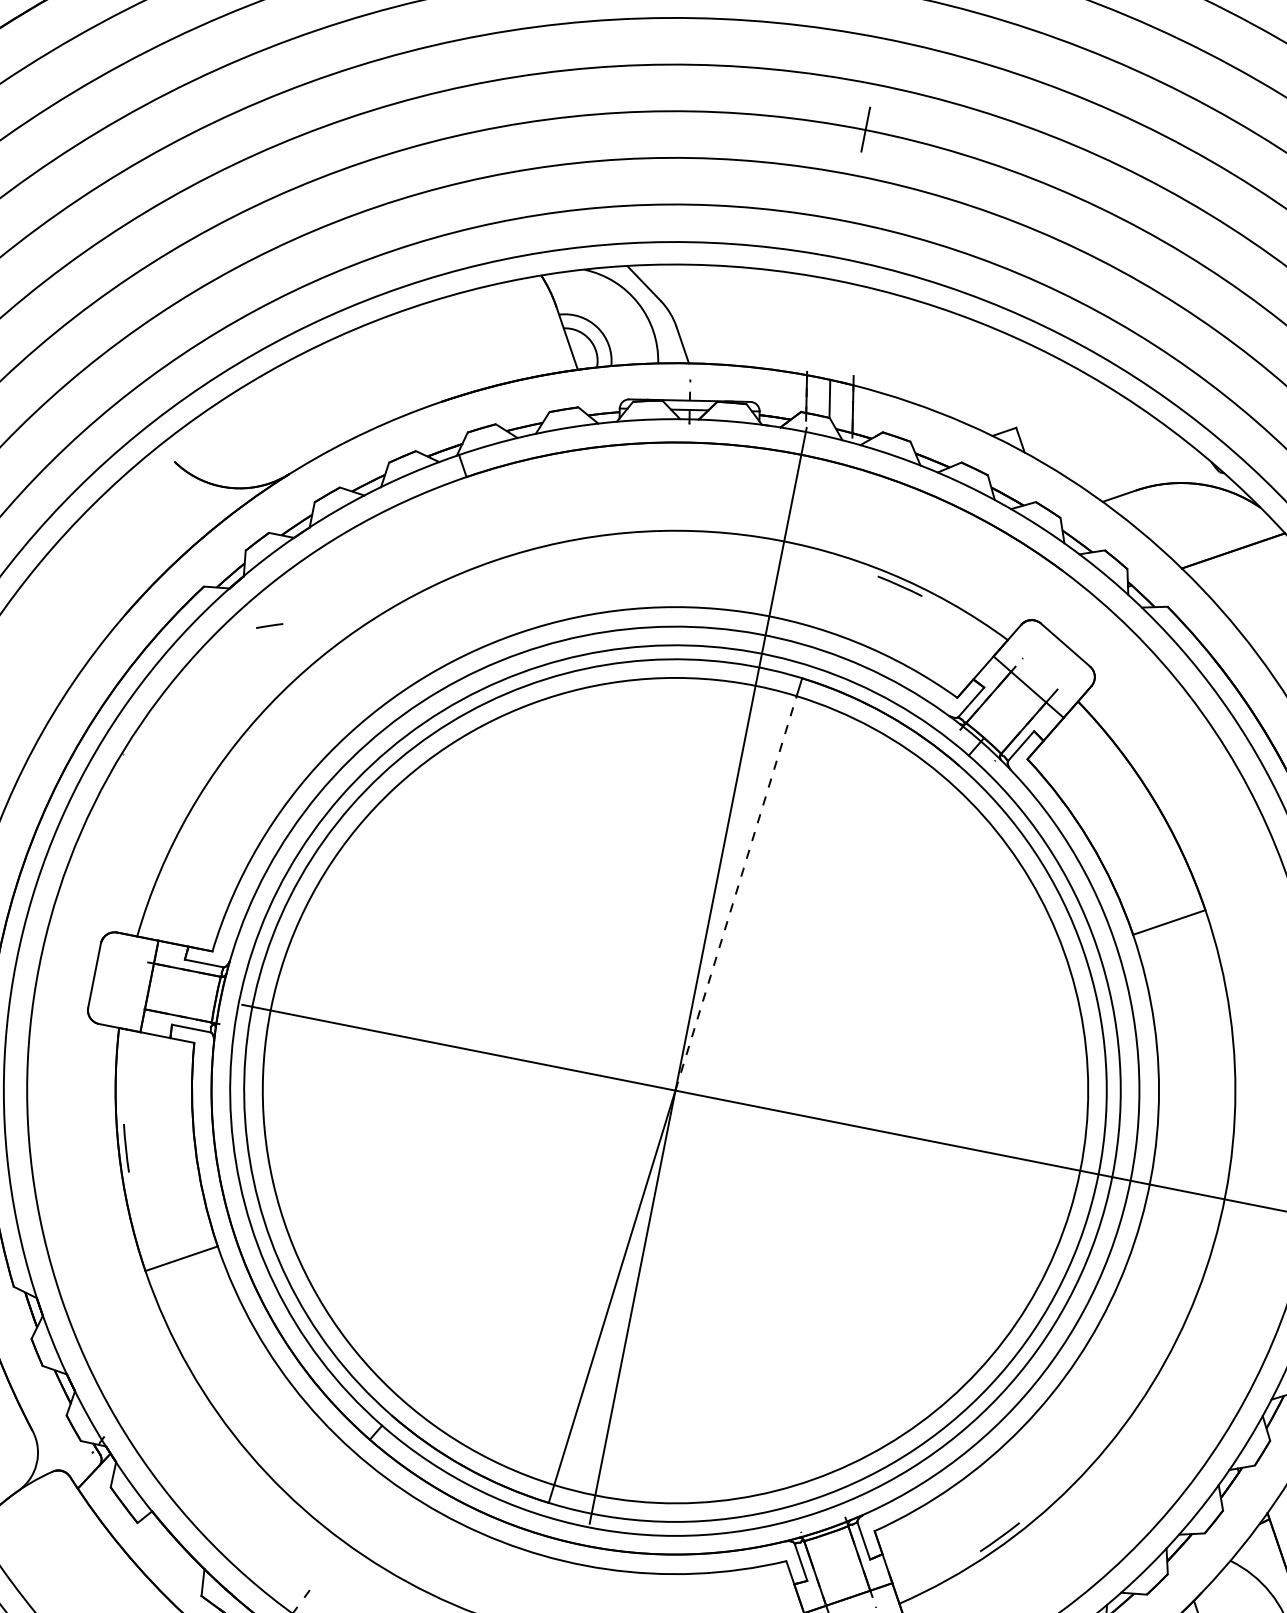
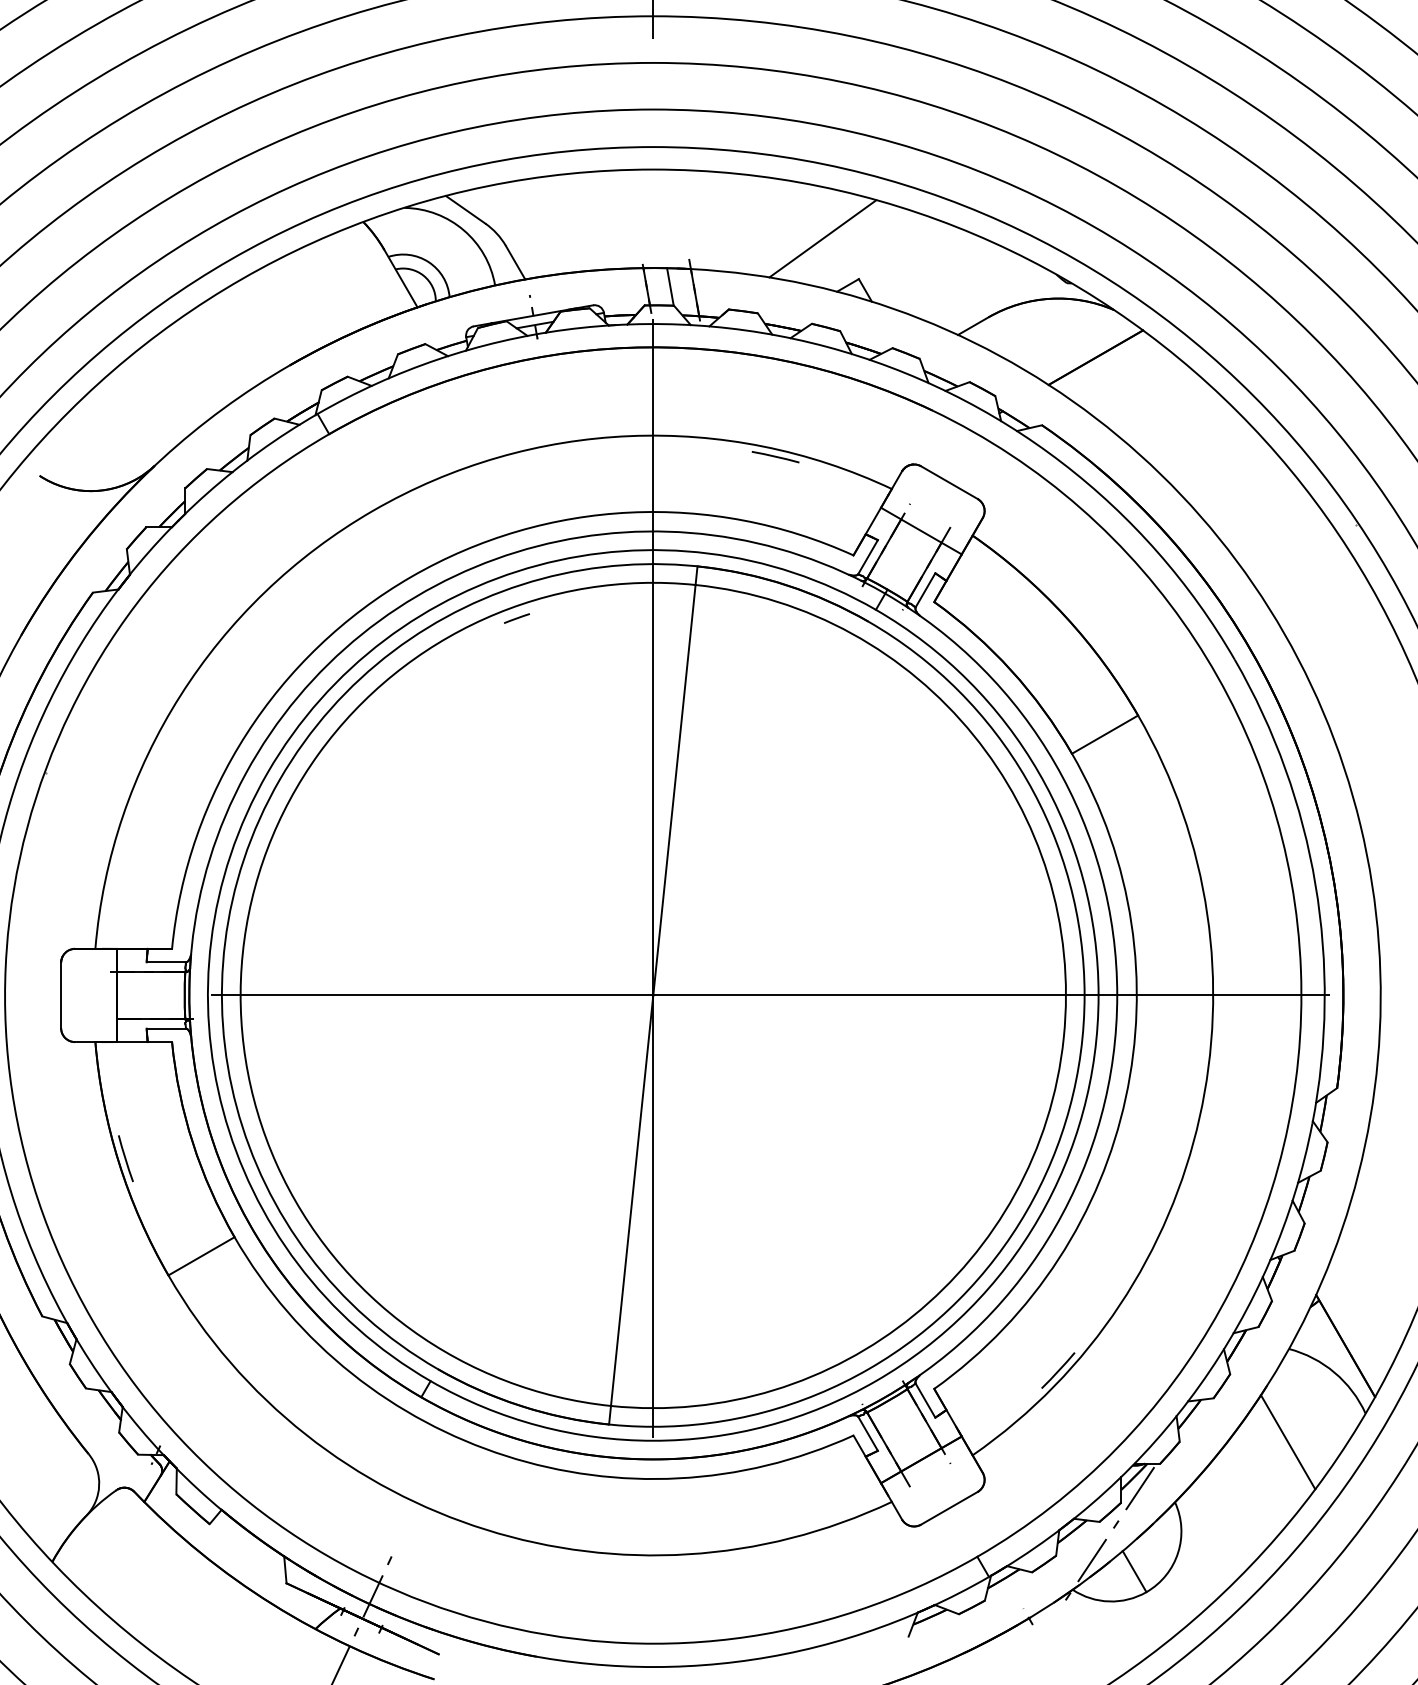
line: (988, 380) -> (822, 238), added
line: (269, 625) -> (516, 618), moved
line: (736, 892) -> (674, 789), dashed -> solid

